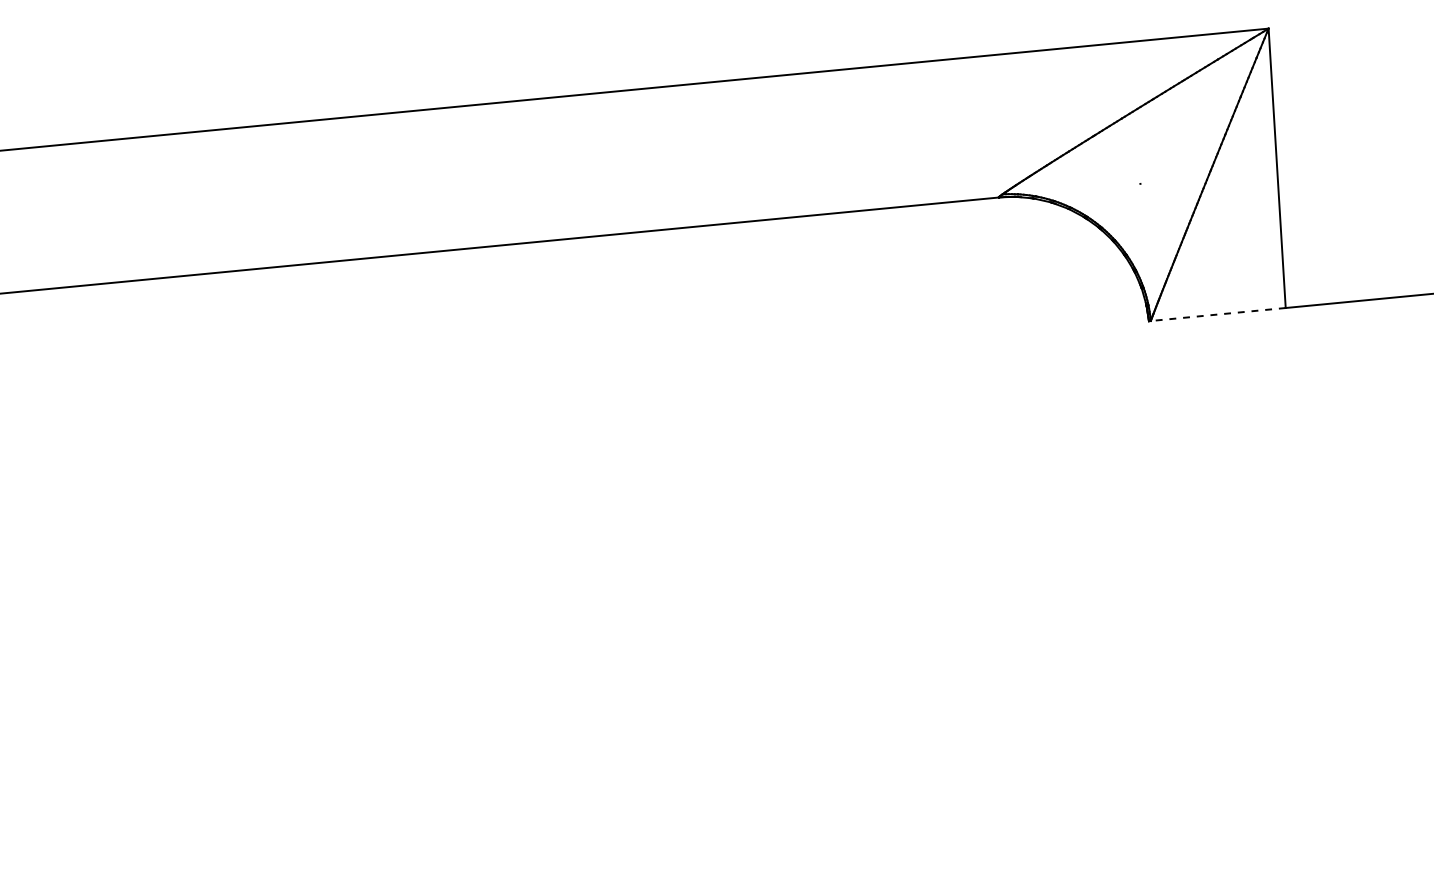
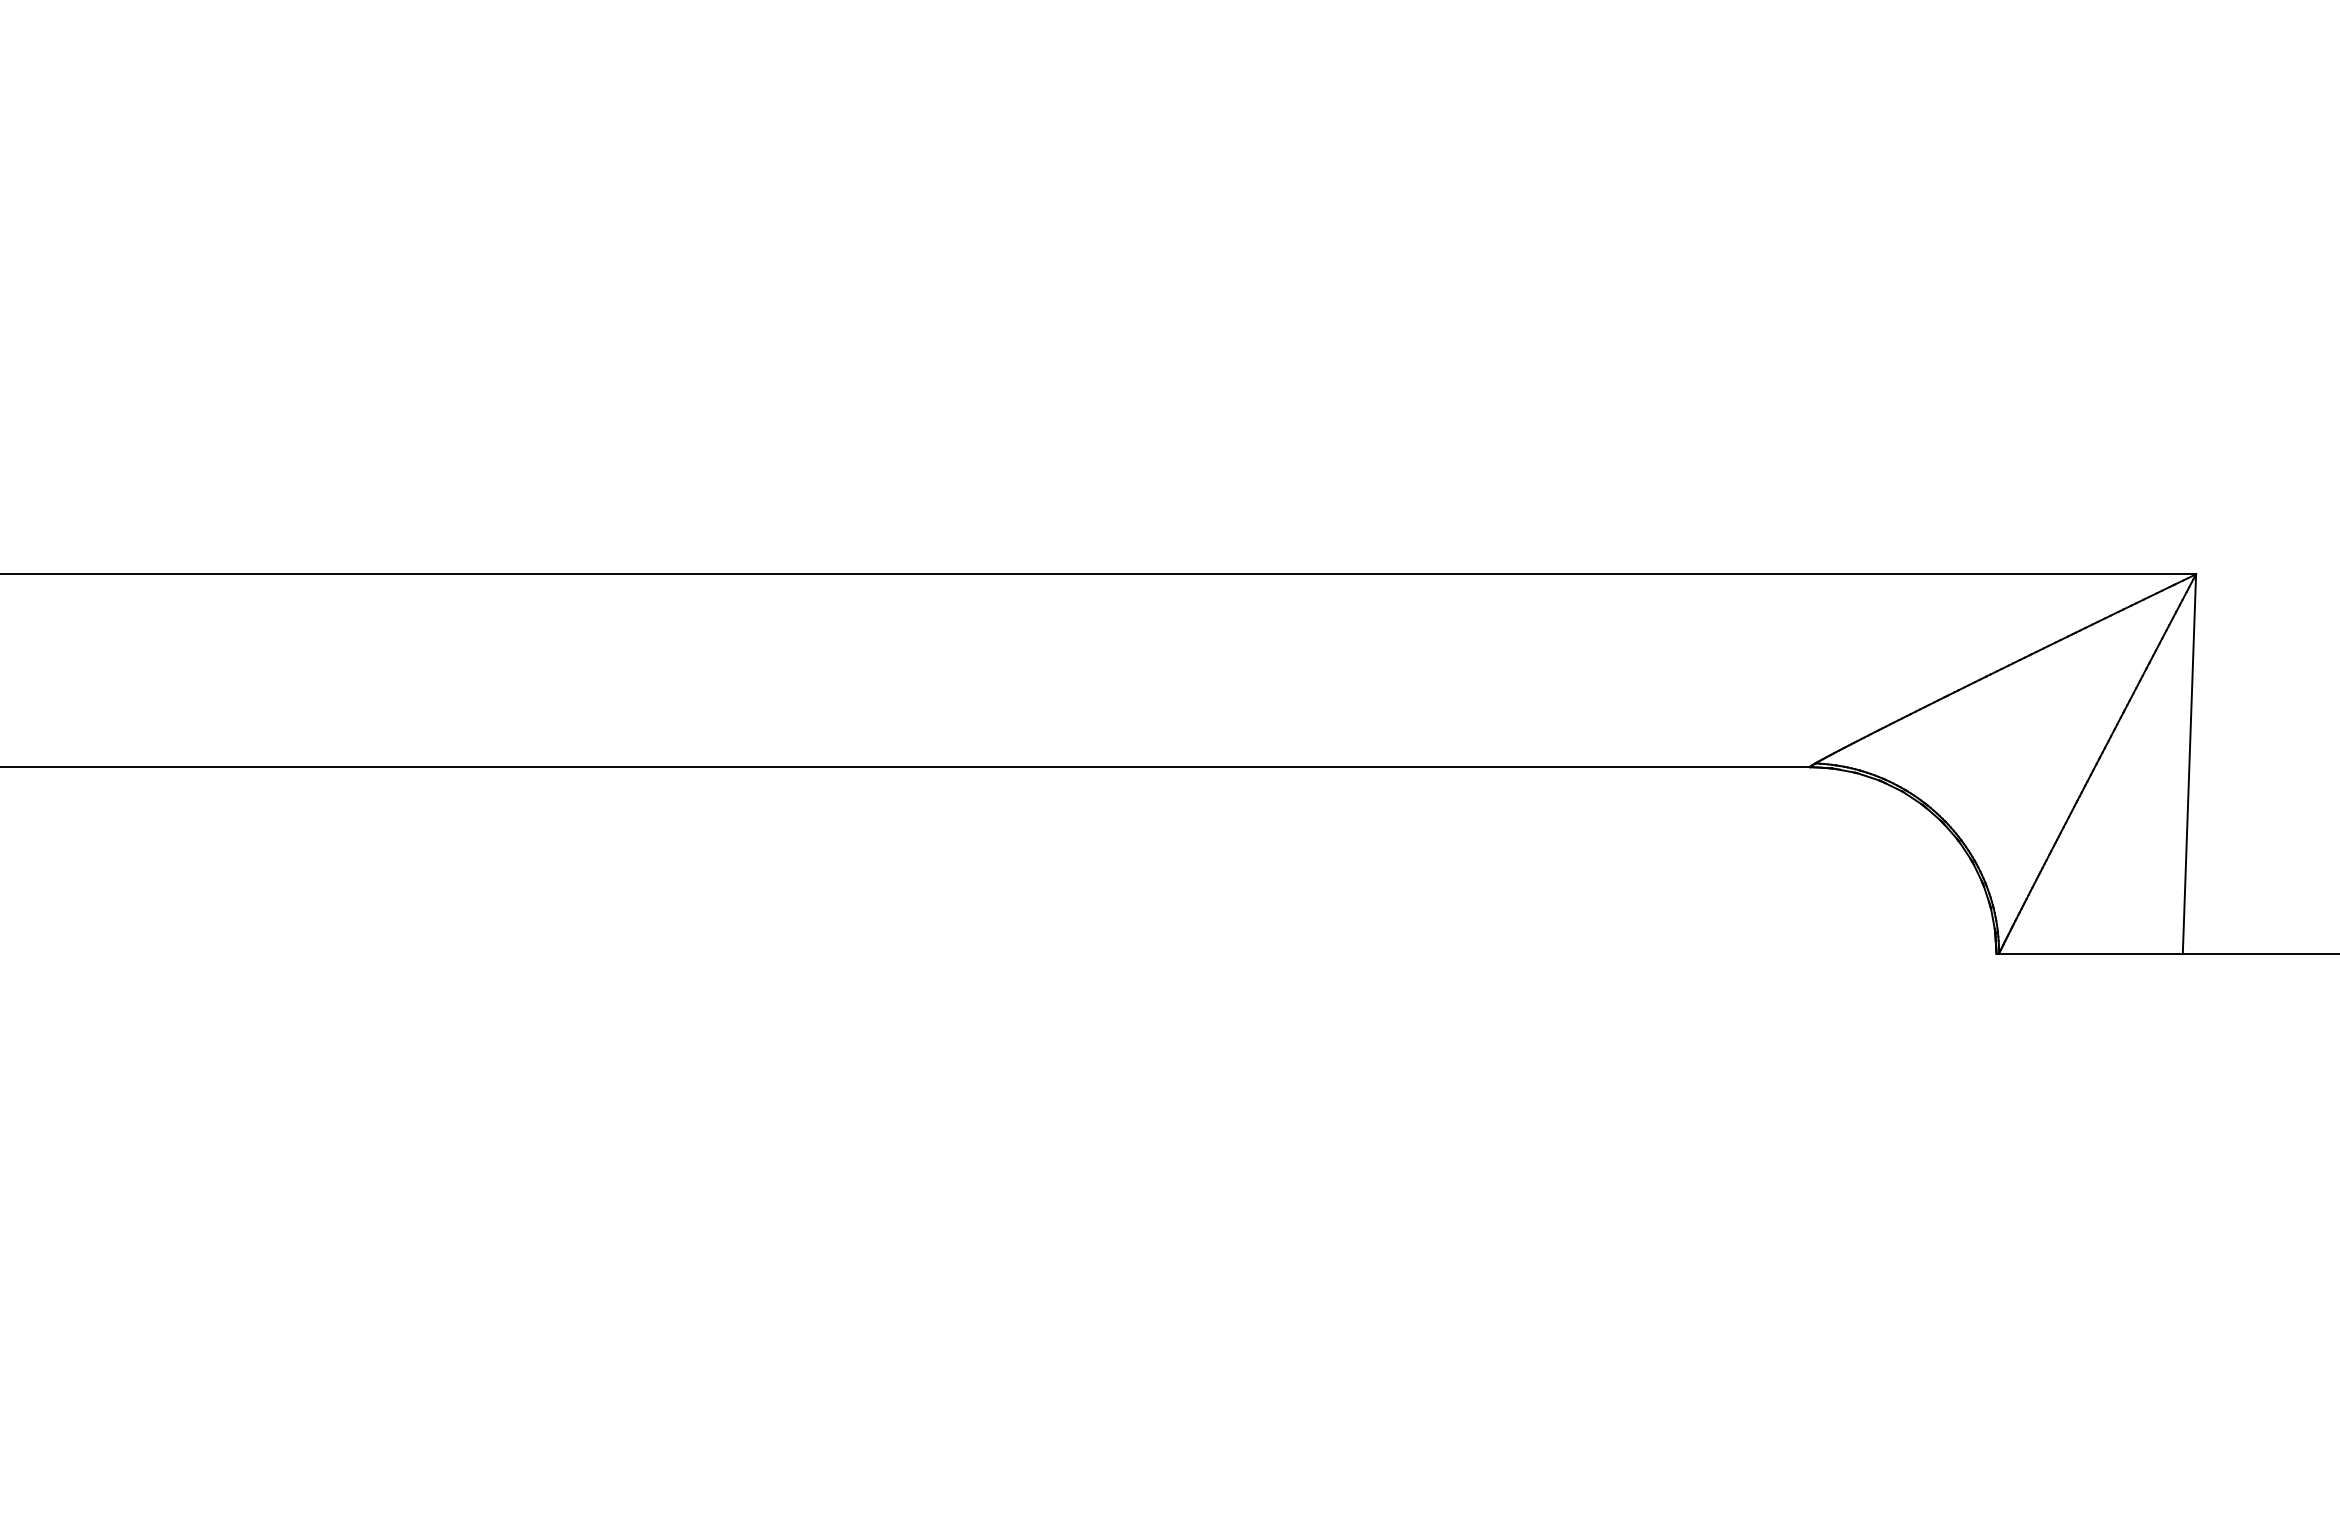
line: (1217, 314) -> (2090, 953), dashed -> solid

